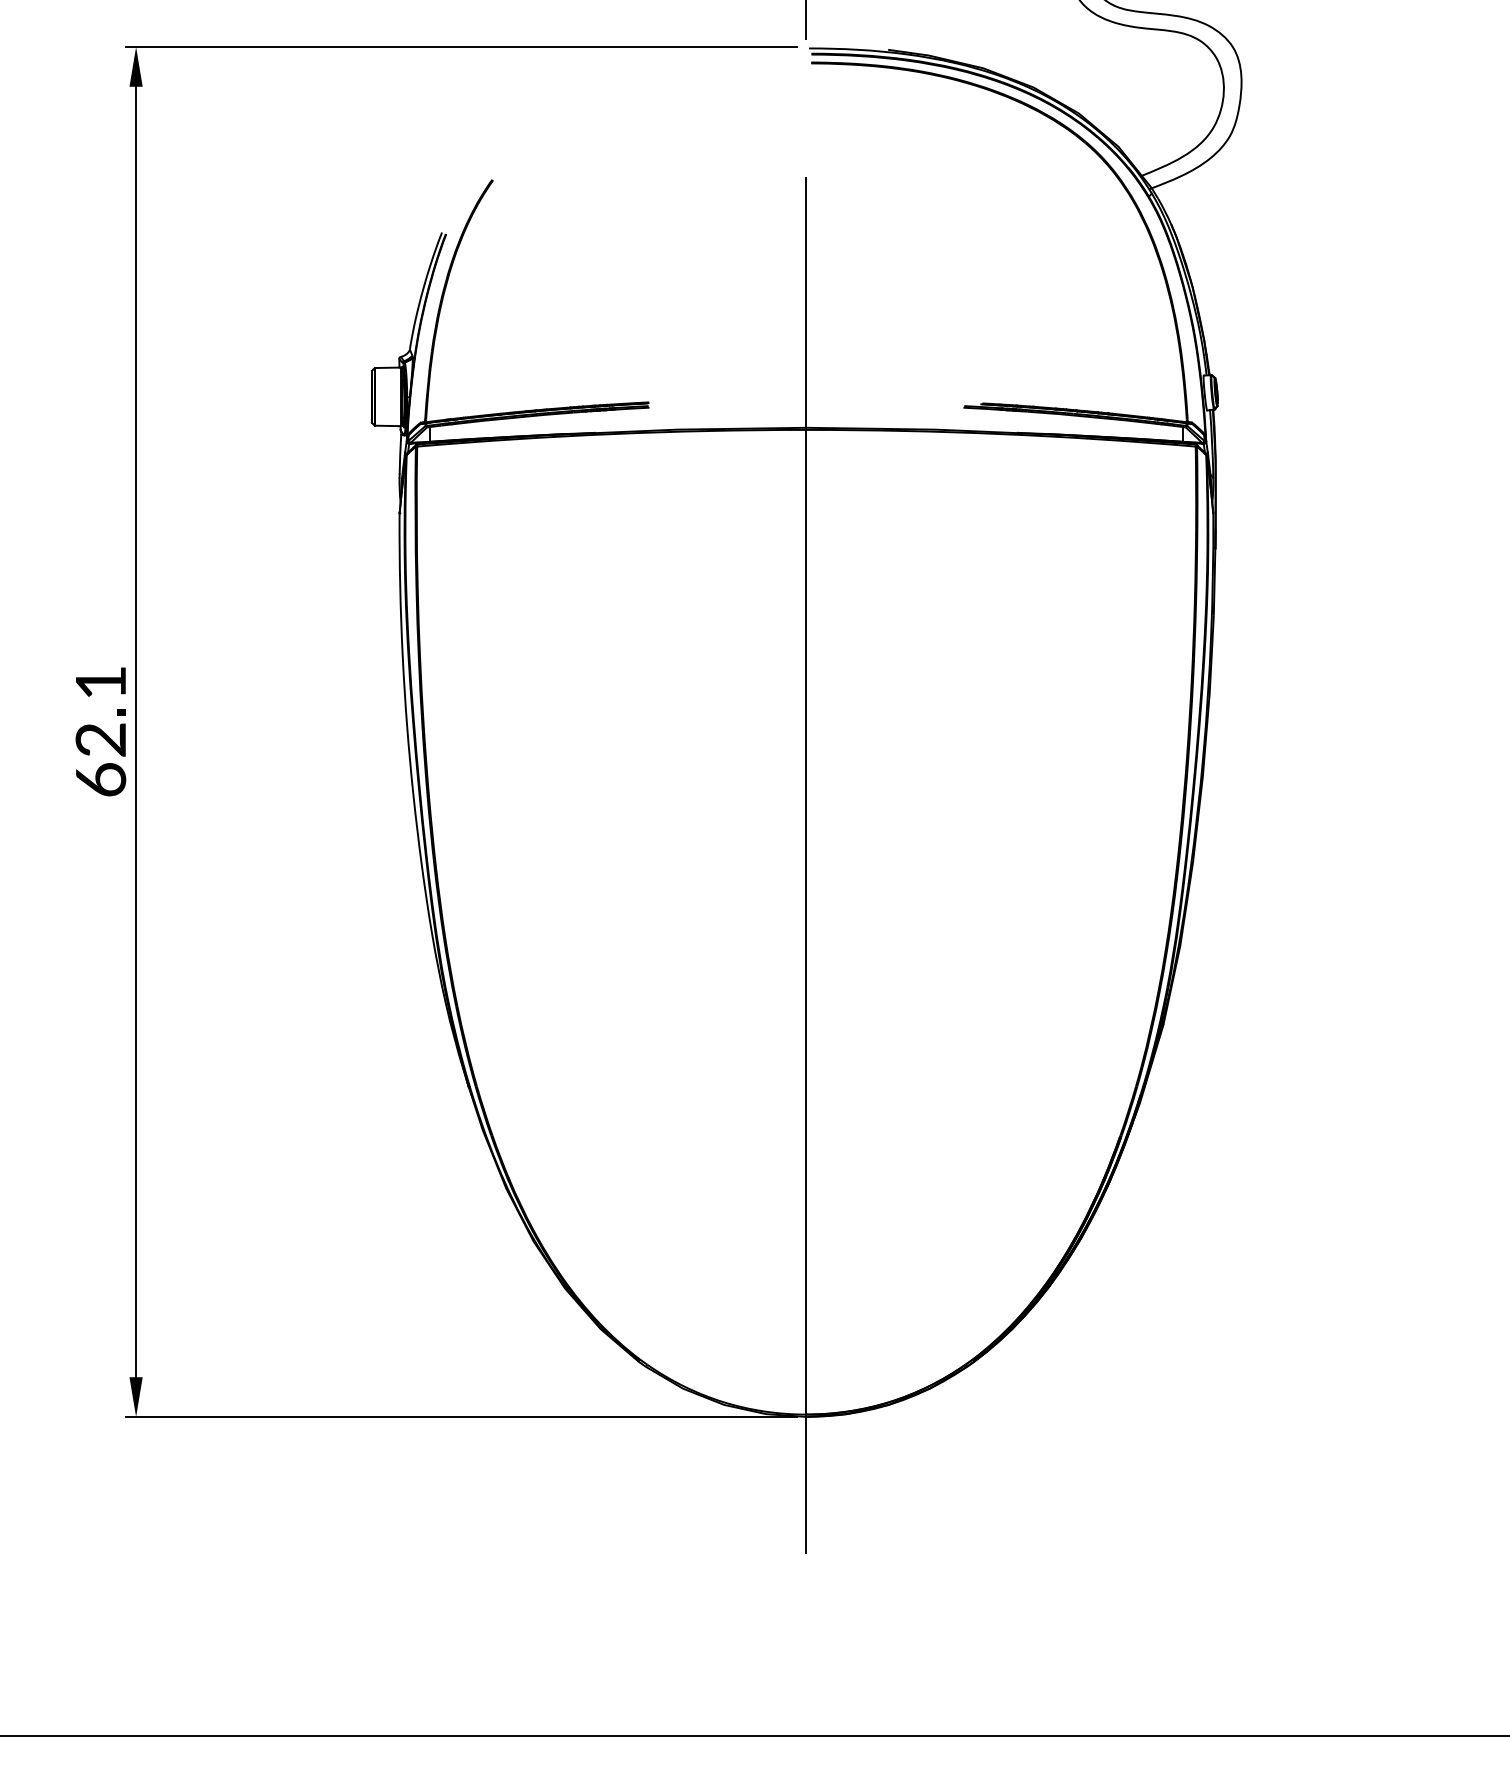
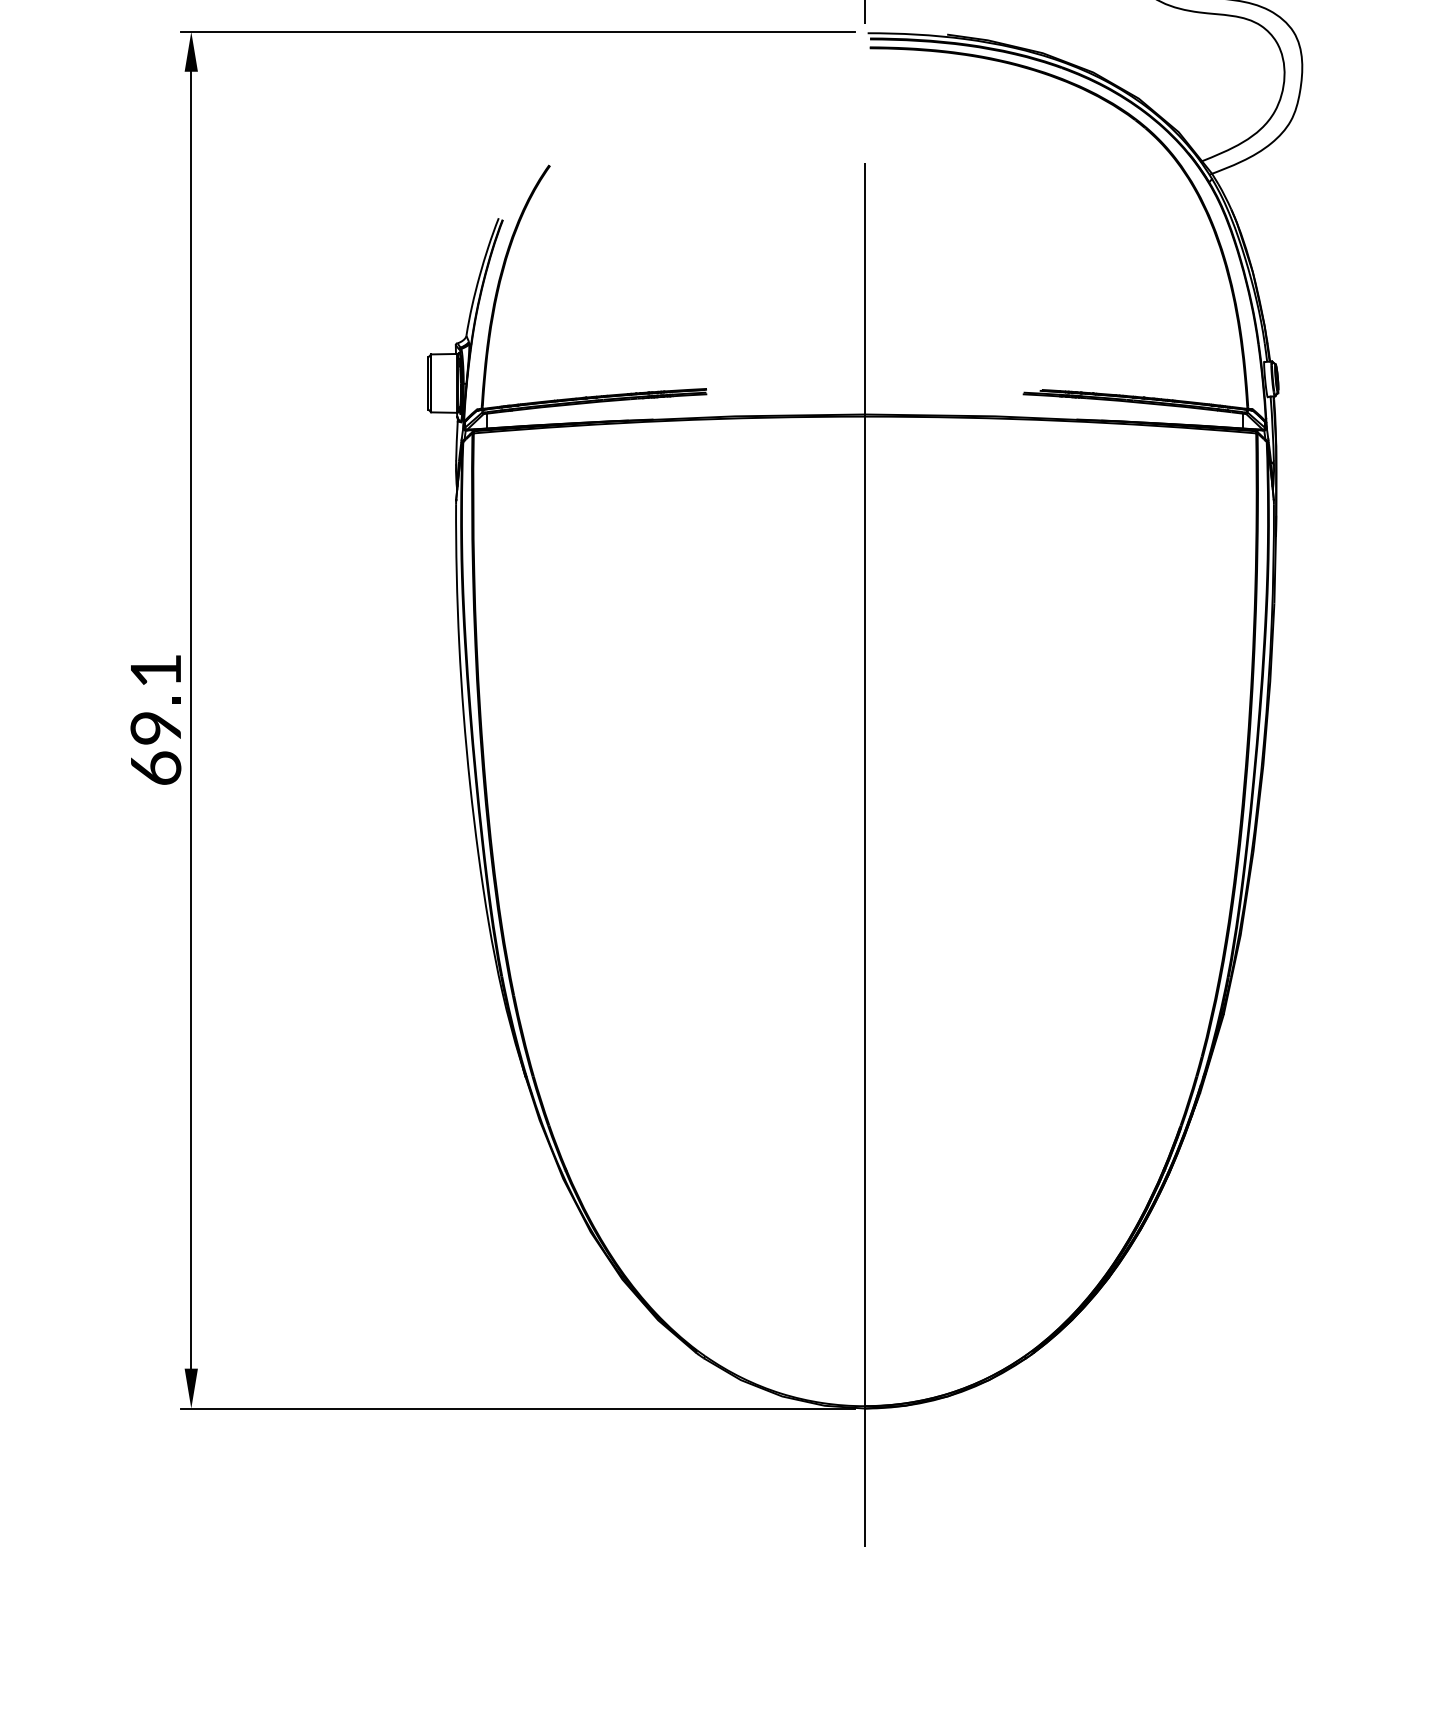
text: (100, 739) -> (155, 727), 62 -> 69

